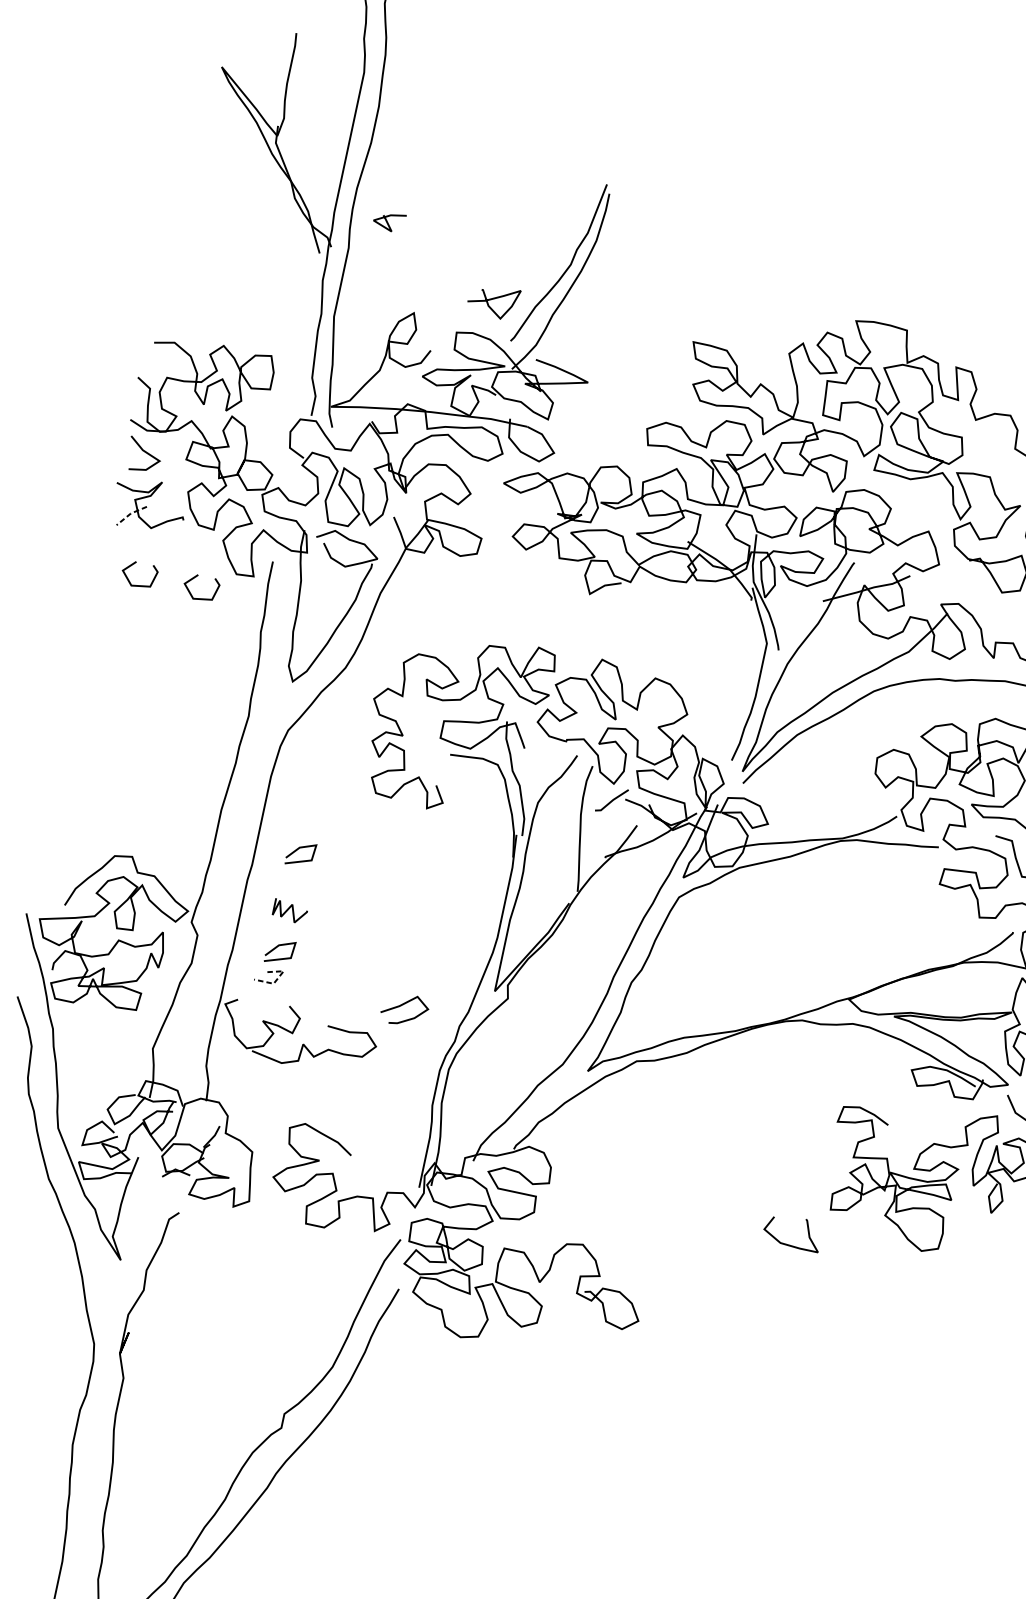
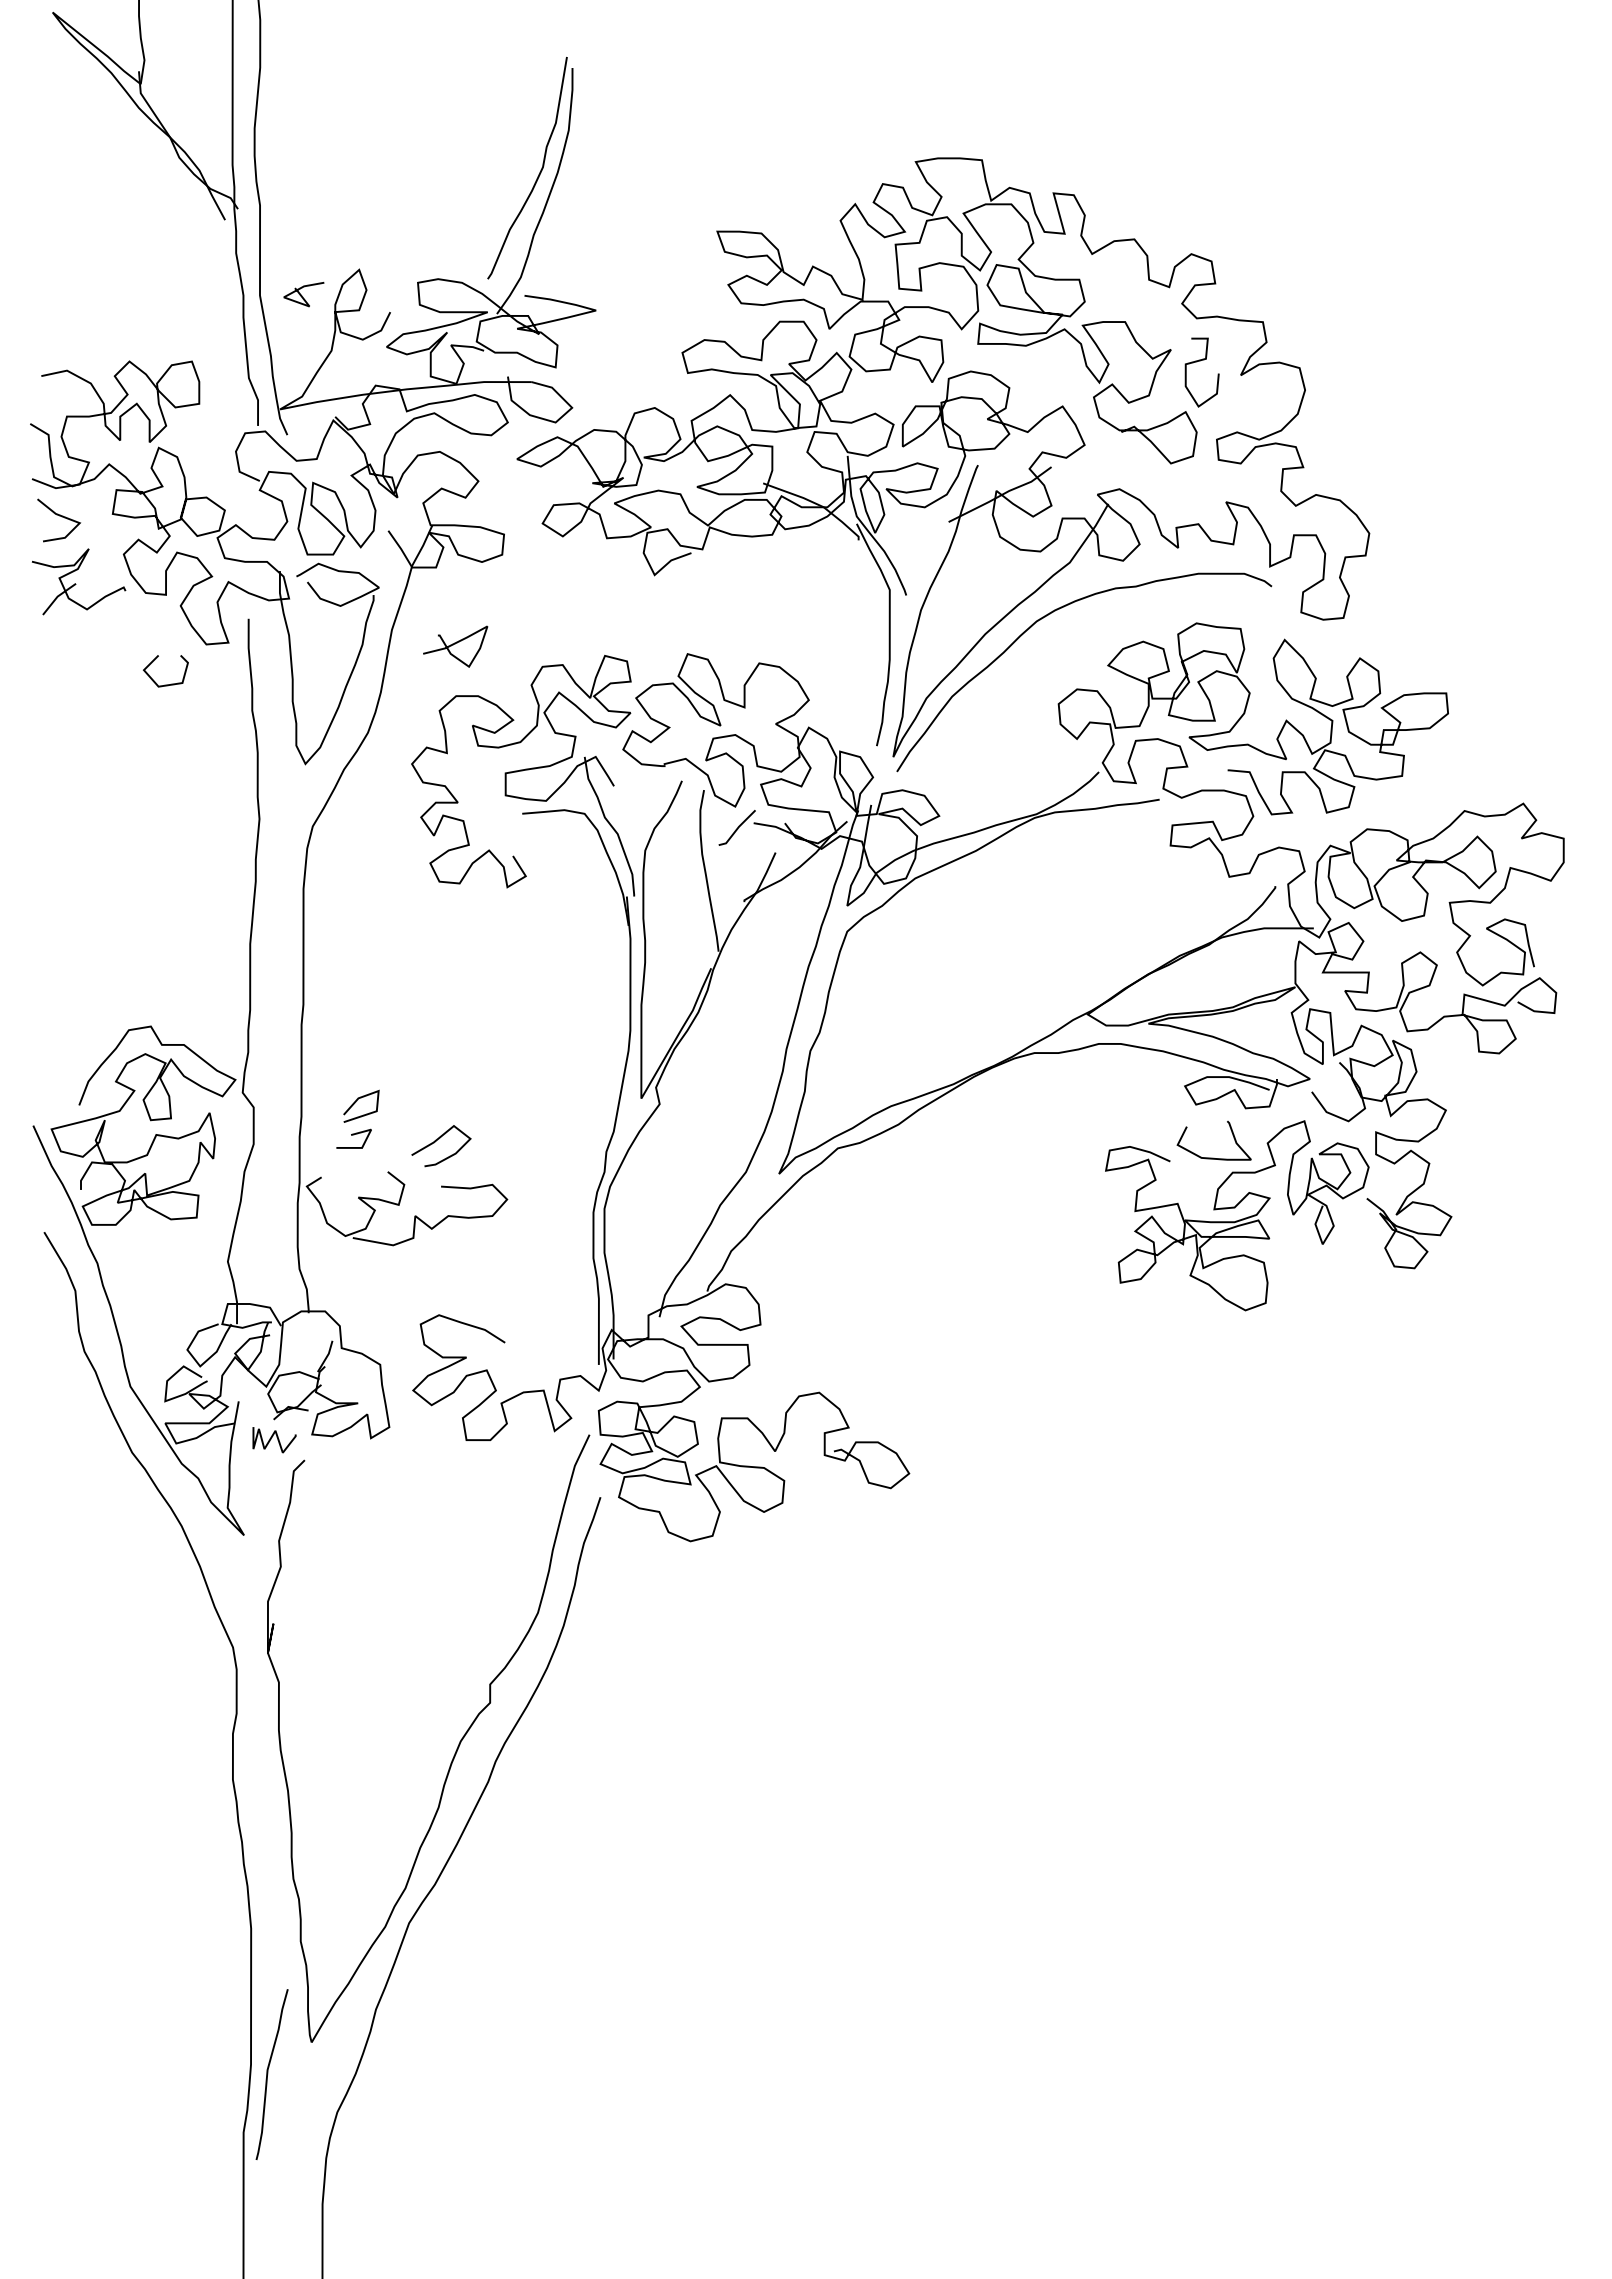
curve: (388, 222) -> (302, 295), moved
curve: (493, 299) -> (455, 644), moved
line: (130, 513) -> (57, 596), dashed -> solid
curve: (137, 585) -> (84, 684), removed
line: (297, 850) -> (356, 974), removed
curve: (292, 912) -> (277, 1440), moved
line: (277, 978) -> (365, 1140), dashed -> solid
curve: (401, 1005) -> (436, 1141), moved
curve: (789, 1244) -> (1213, 1157), moved

